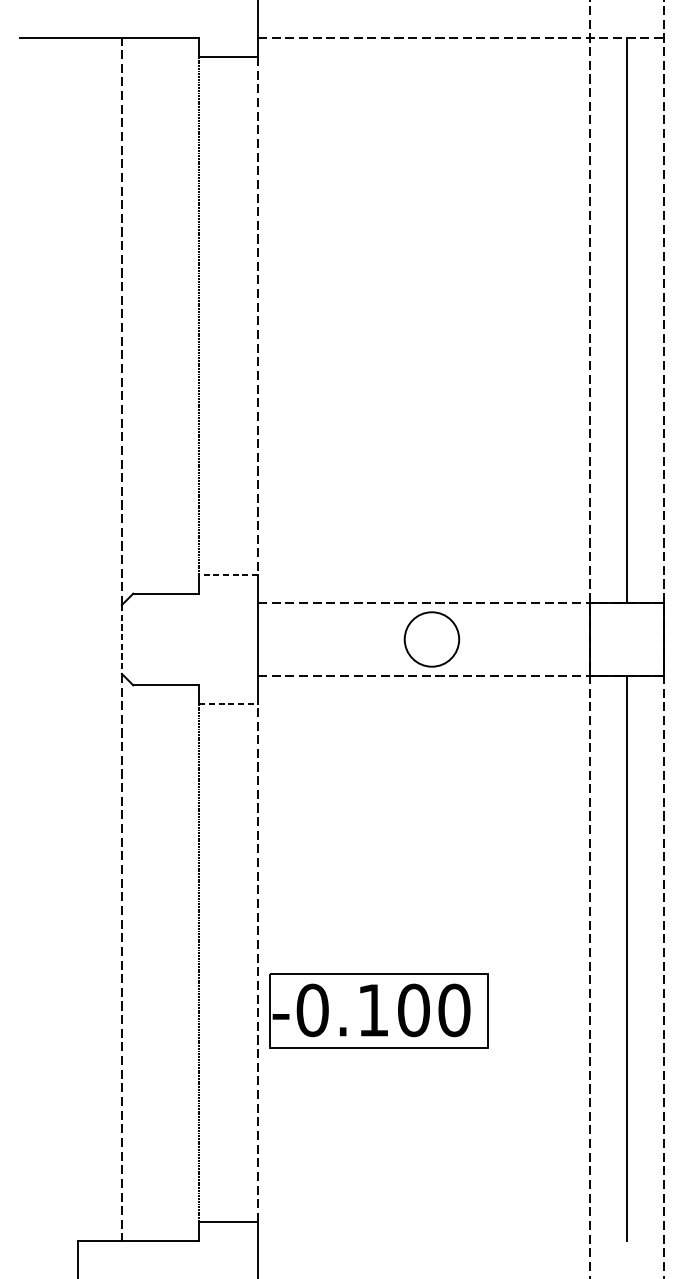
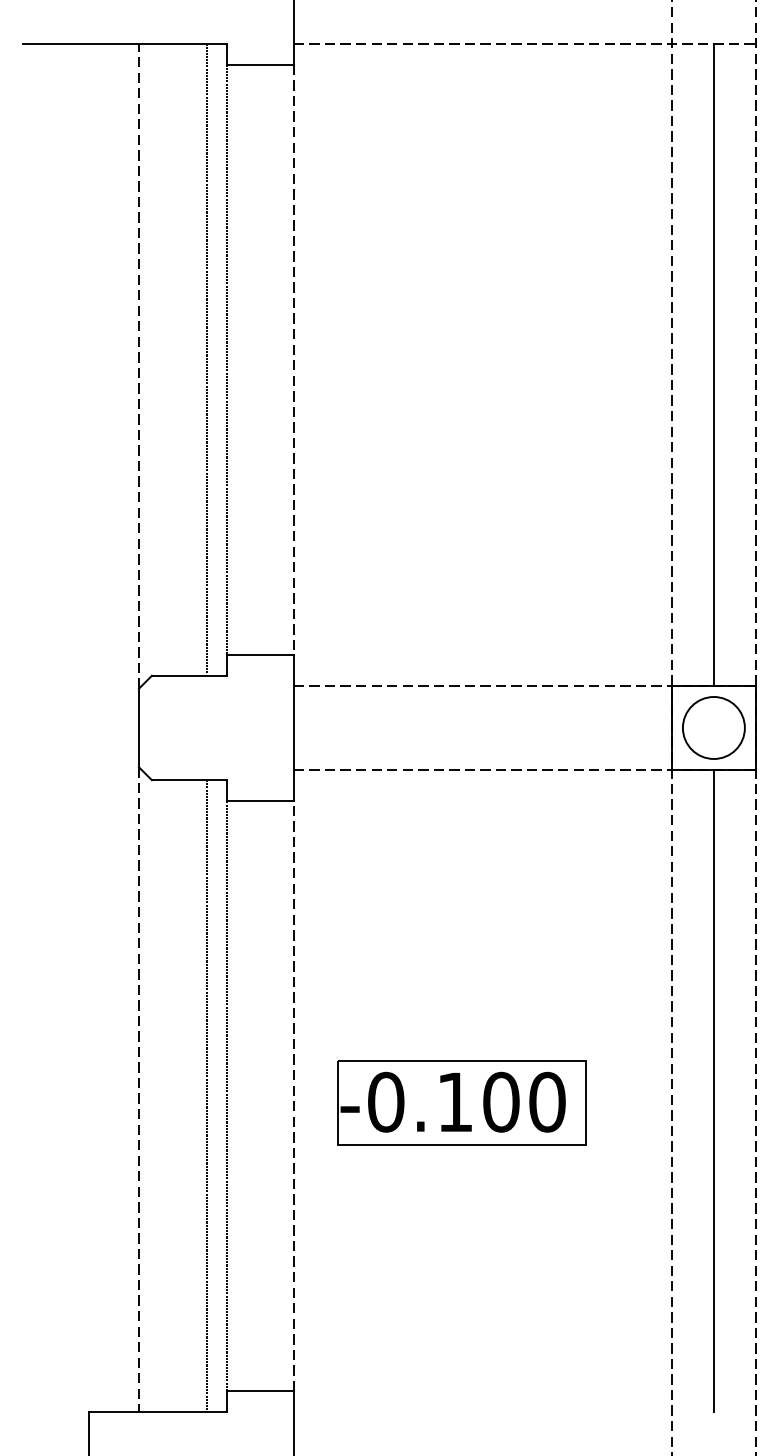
line: (182, 315) -> (207, 359), added
line: (227, 574) -> (259, 654), dashed -> solid
line: (121, 639) -> (138, 728), dashed -> solid
circle: (431, 639) -> (713, 727), moved
line: (228, 704) -> (260, 801), dashed -> solid
line: (182, 963) -> (207, 1096), added
part: (378, 1010) -> (461, 1102), moved

